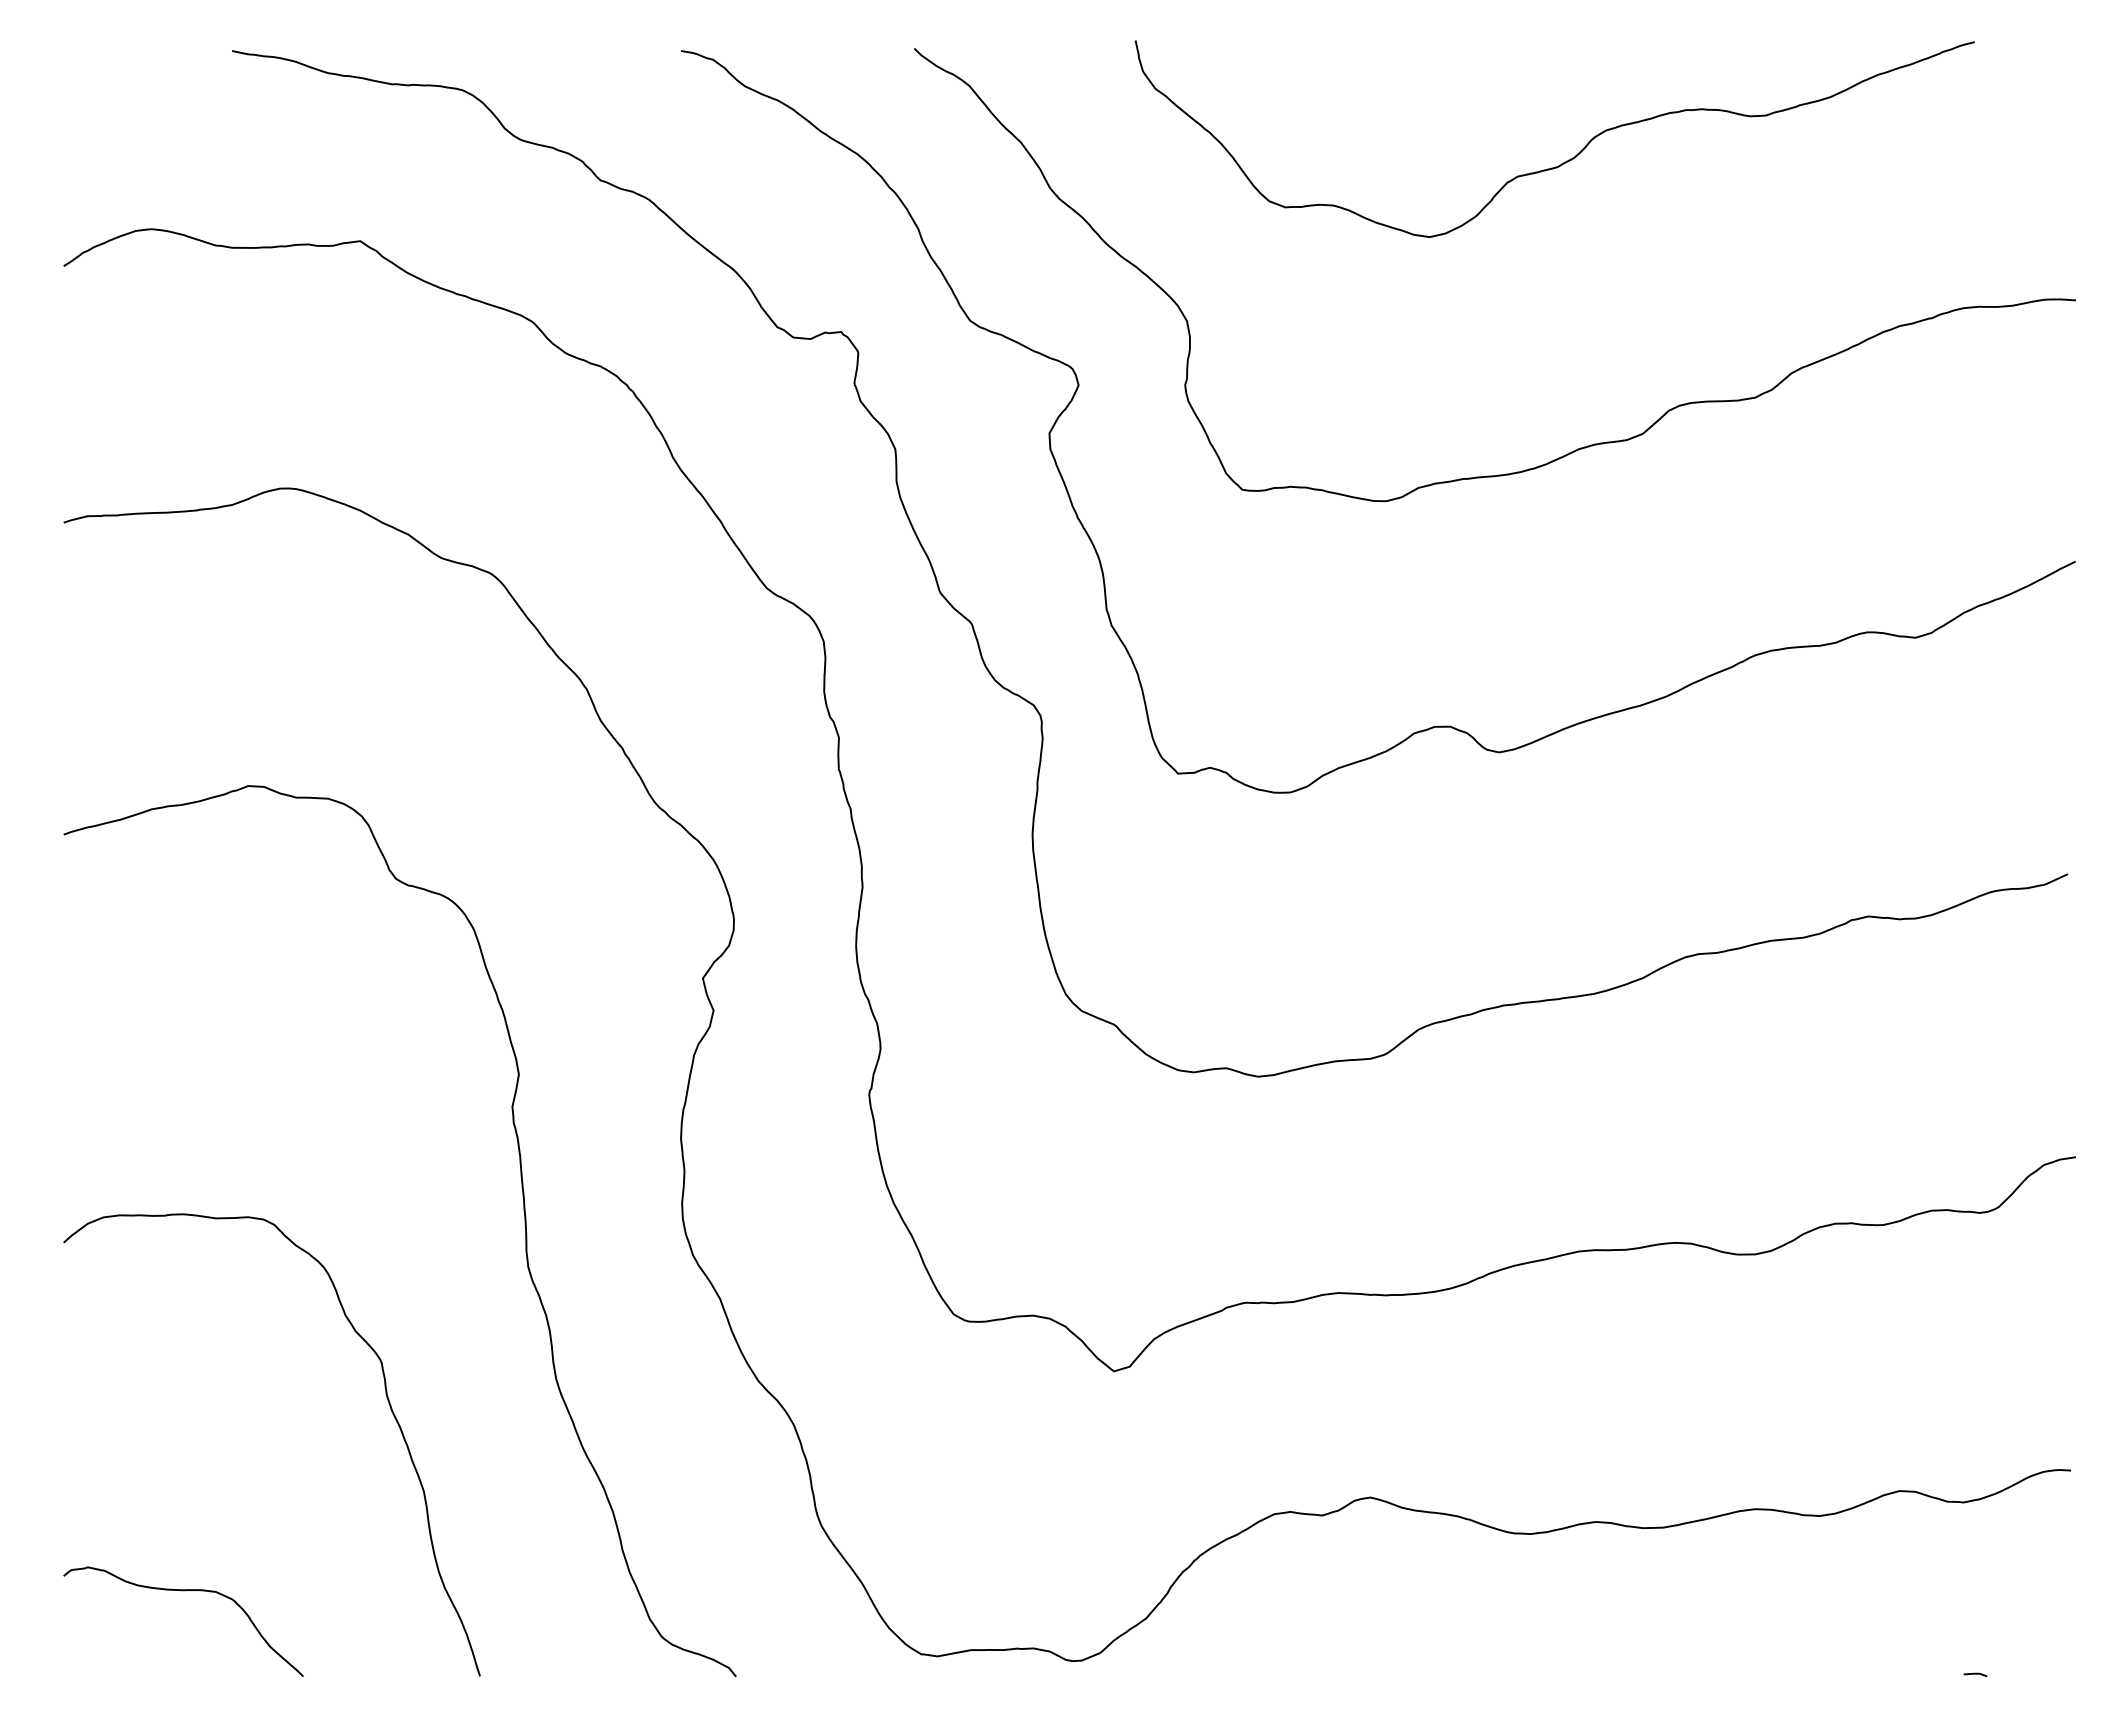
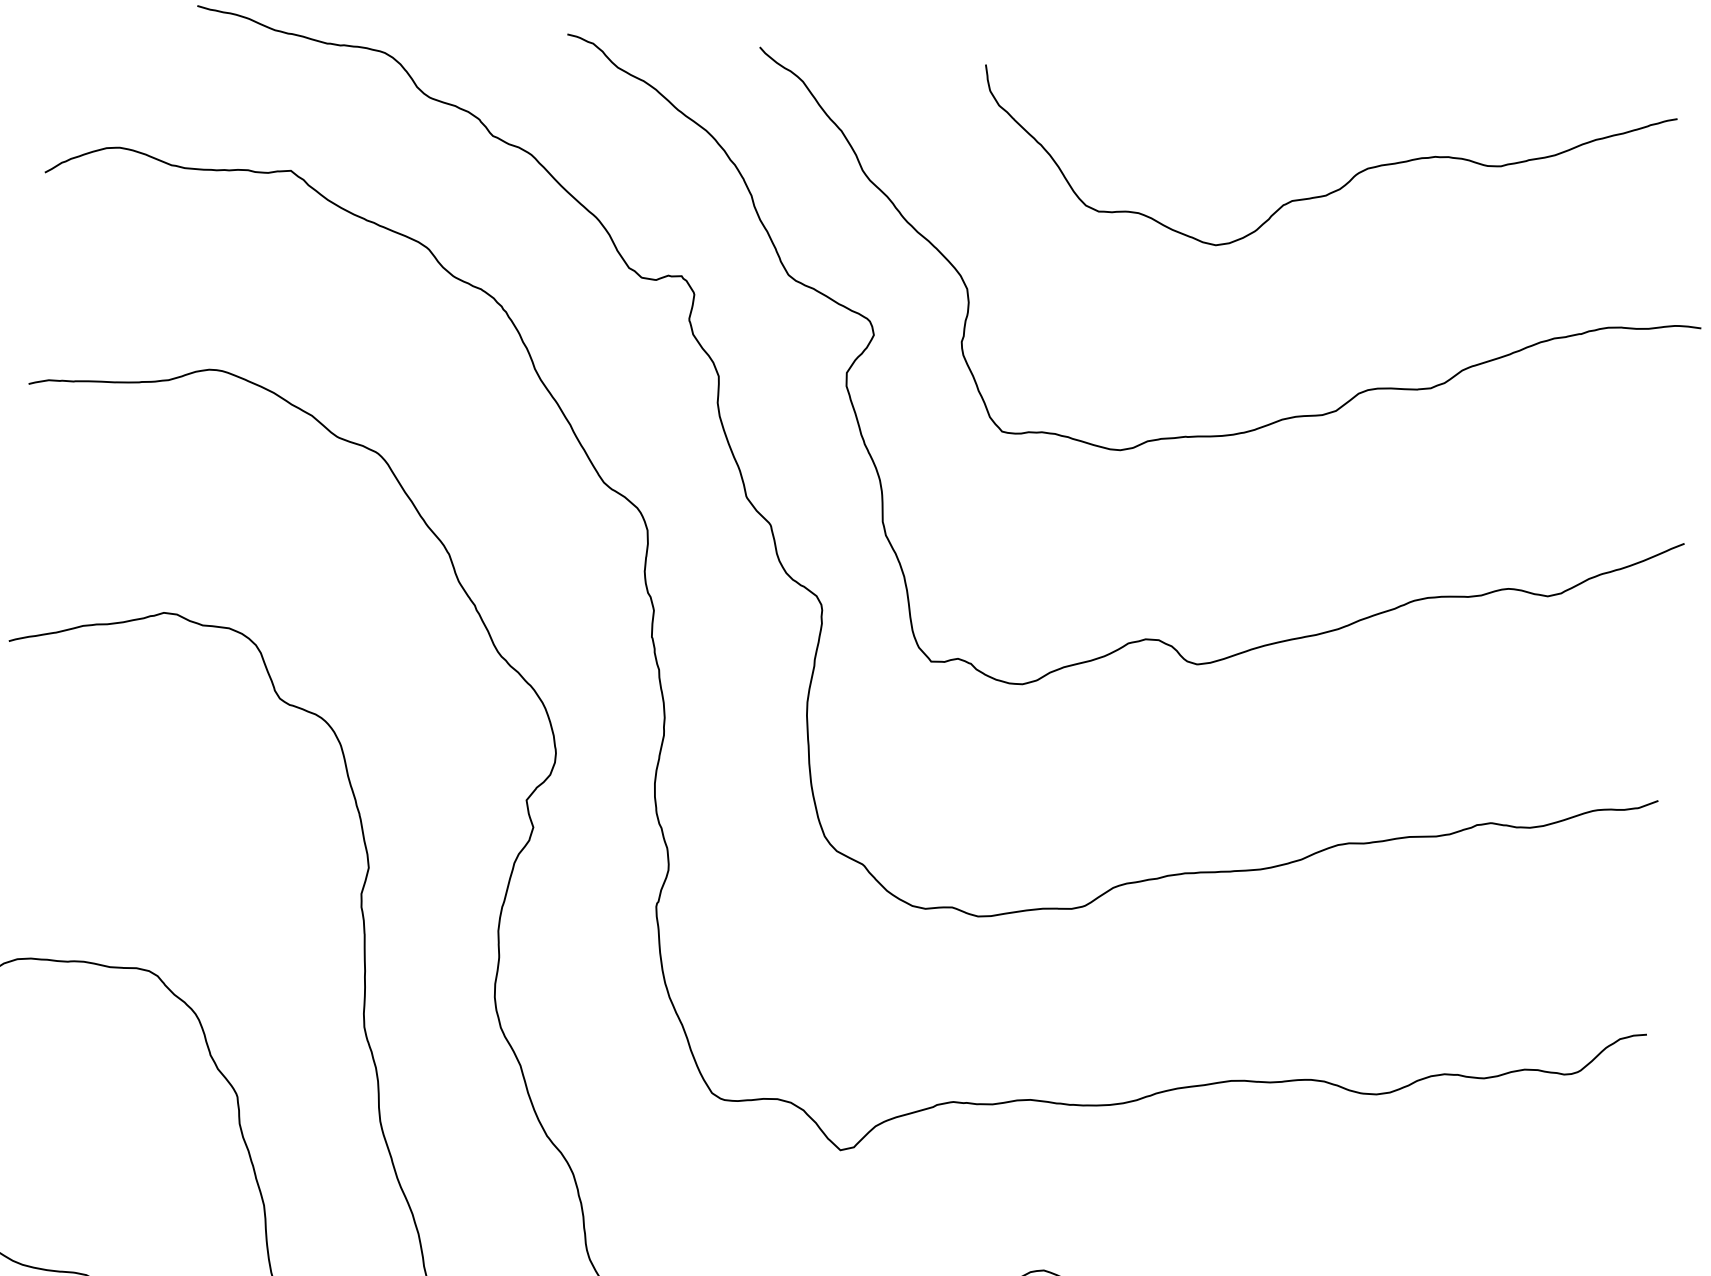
curve: (1568, 159) -> (1335, 190), moved

